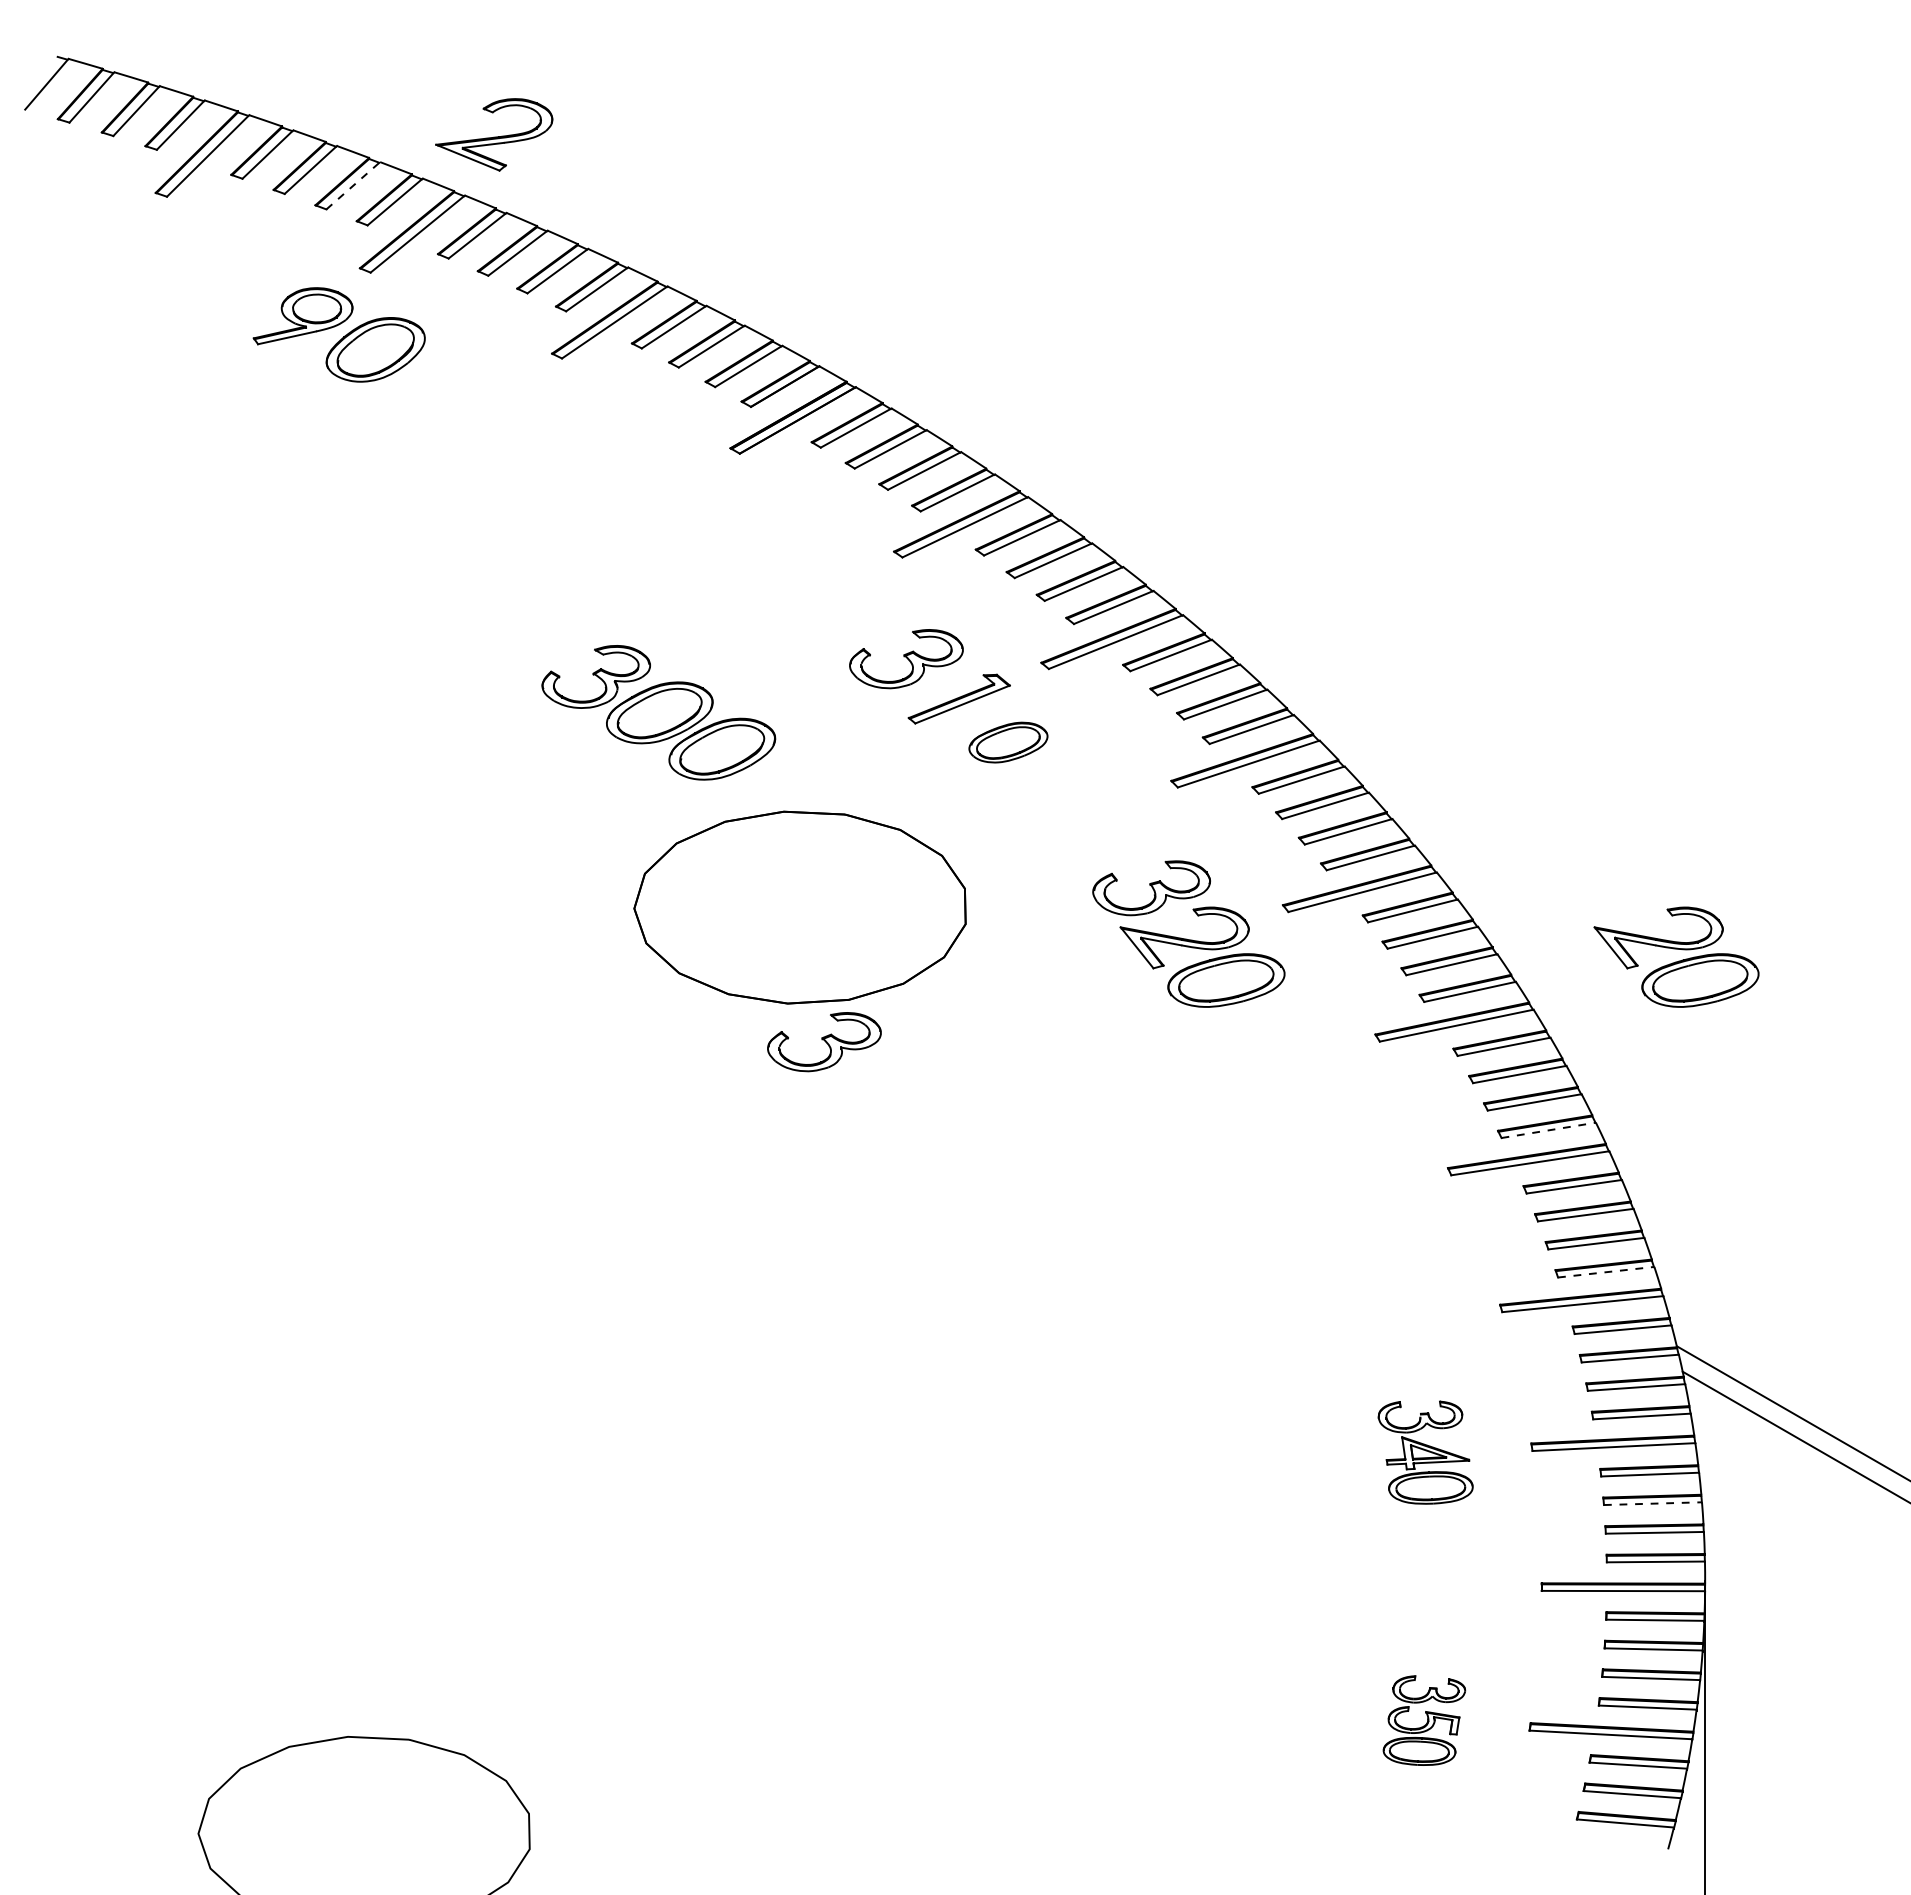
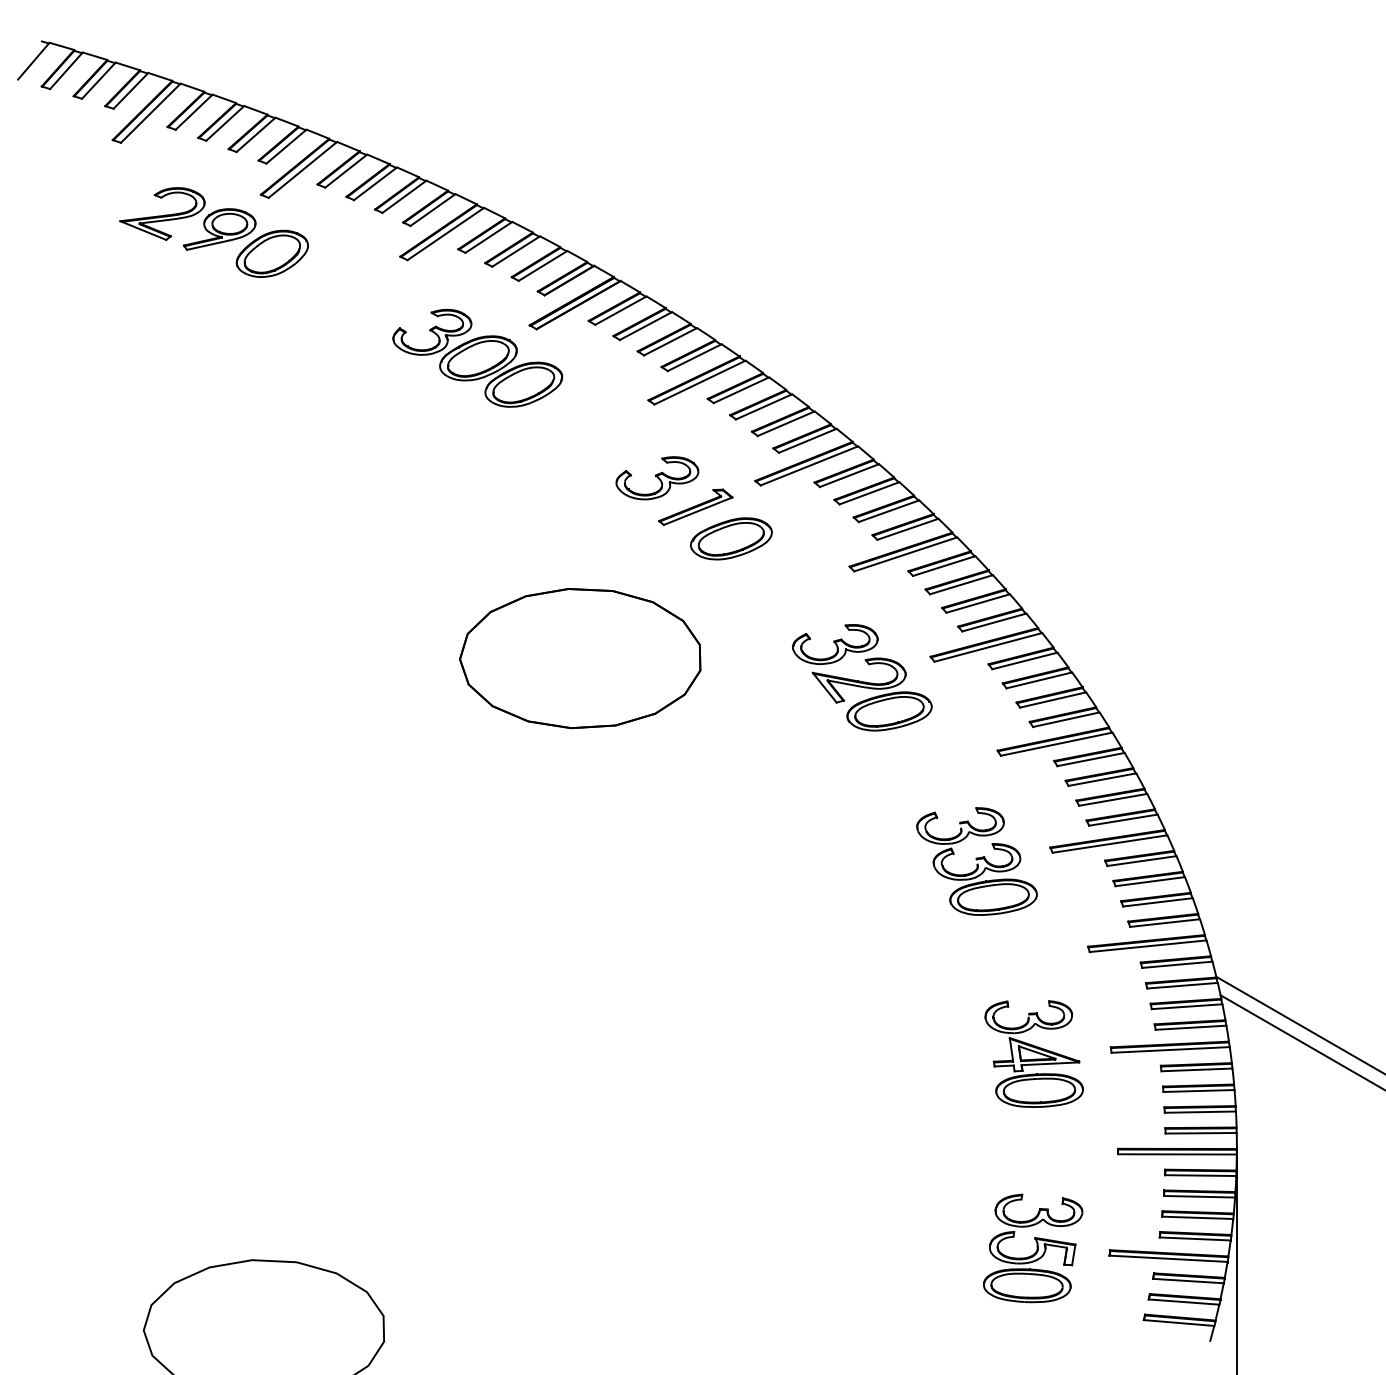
part: (494, 134) -> (162, 213), moved
line: (353, 185) -> (256, 134), dashed -> solid
part: (658, 712) -> (477, 358), moved
part: (1008, 742) -> (731, 538), size x1.43
part: (1676, 956) -> (1216, 694), removed
part: (824, 1042) -> (597, 756), removed
line: (1548, 1130) -> (1123, 820), dashed -> solid
part: (1346, 1186) -> (976, 860), added
line: (1606, 1272) -> (1165, 923), dashed -> solid
part: (1425, 1452) -> (1033, 1053), size x1.43
line: (1653, 1503) -> (1199, 1090), dashed -> solid
part: (1424, 1720) -> (1033, 1248), size x1.67

